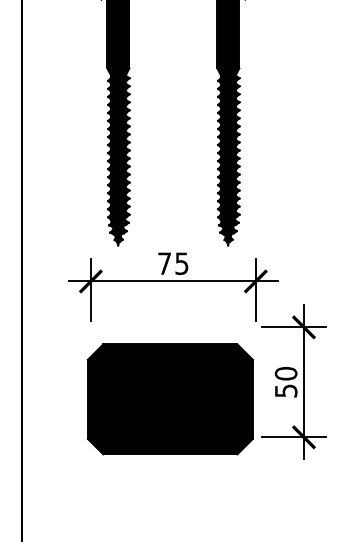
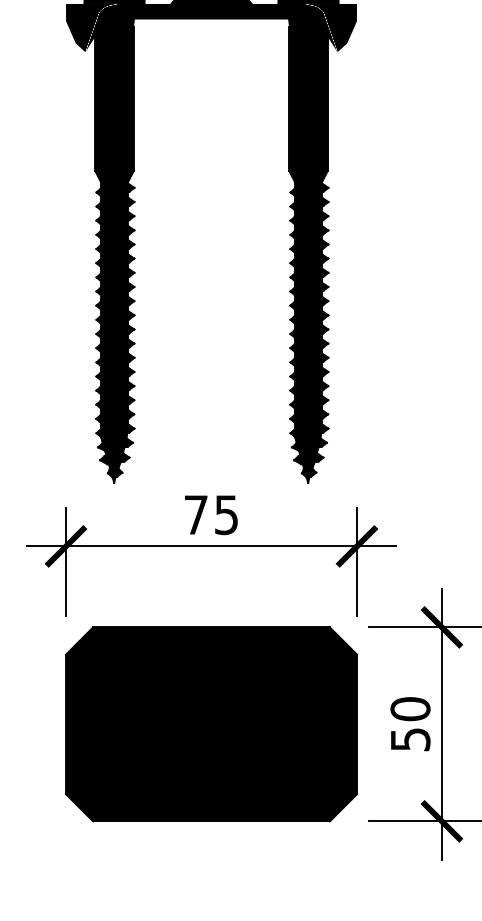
part: (169, 399) -> (209, 724), moved

